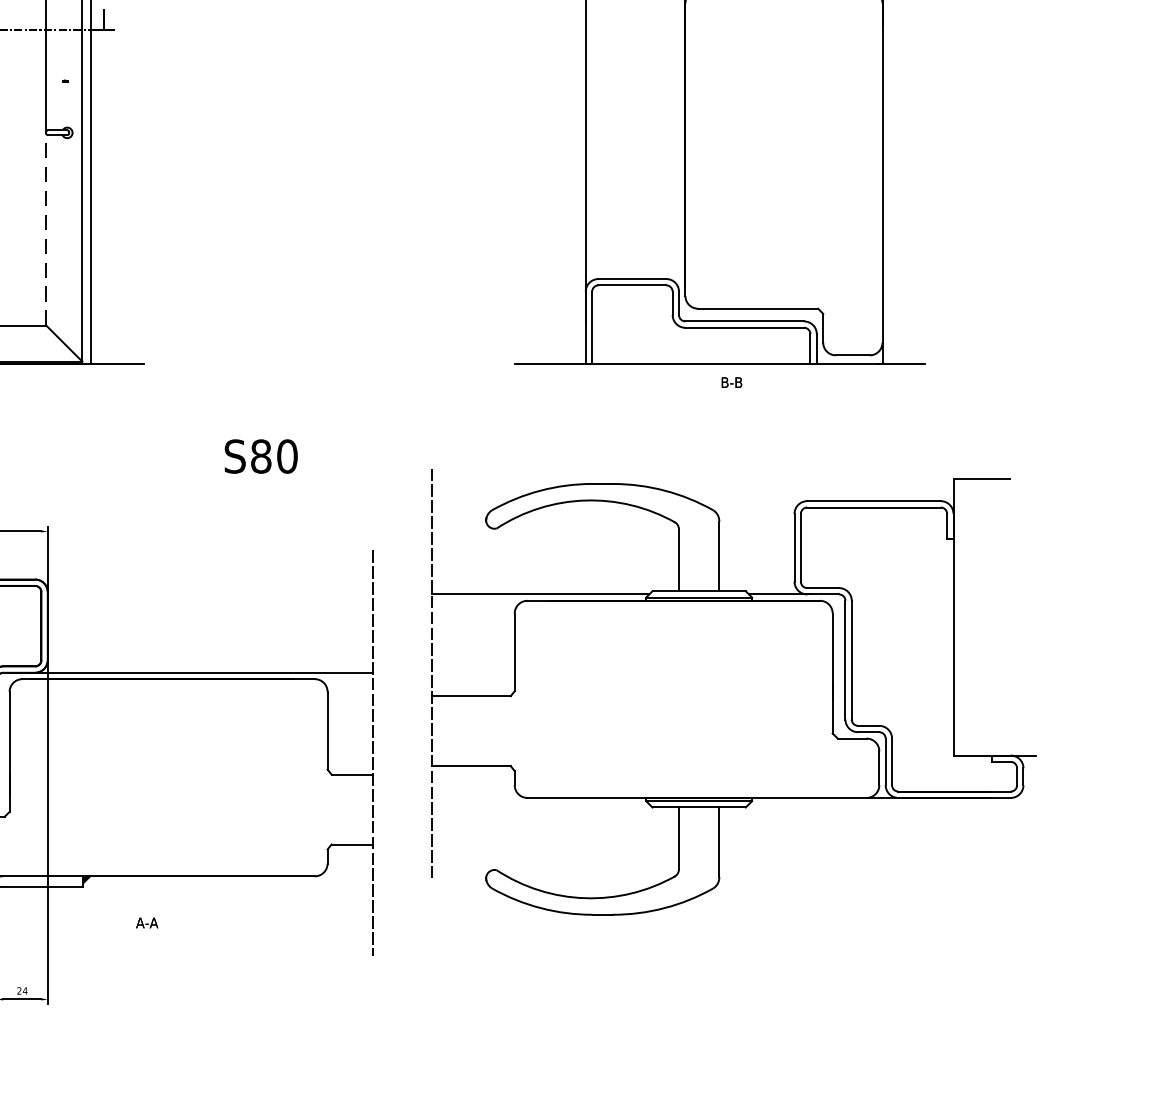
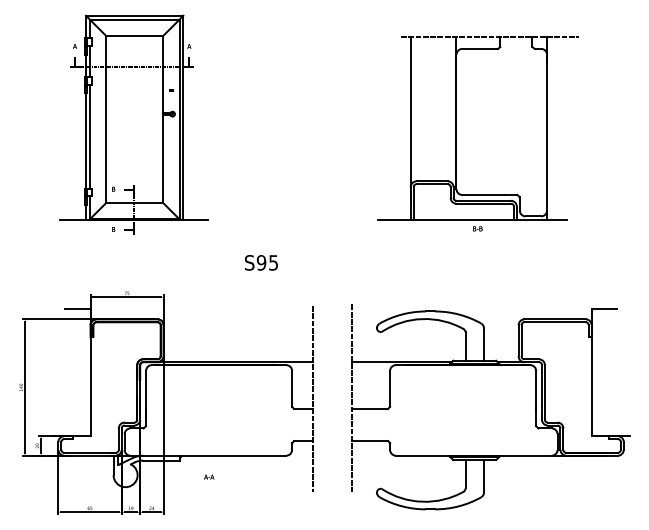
line: (45, 229) -> (162, 158), dashed -> solid
text: (274, 455) -> (267, 262), S80 -> S95
part: (733, 601) -> (490, 365), moved

